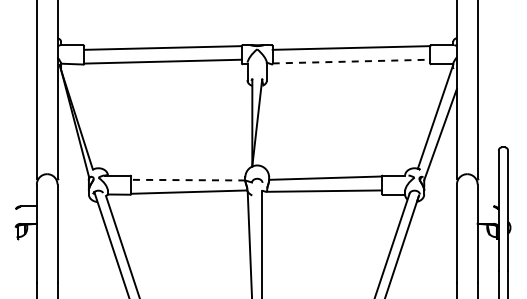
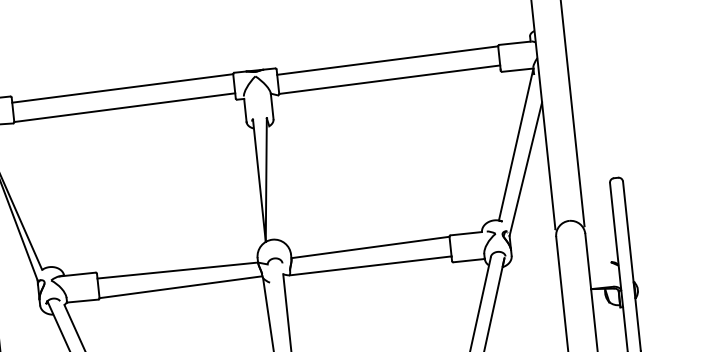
line: (351, 61) -> (389, 79), dashed -> solid
line: (187, 180) -> (176, 271), dashed -> solid

